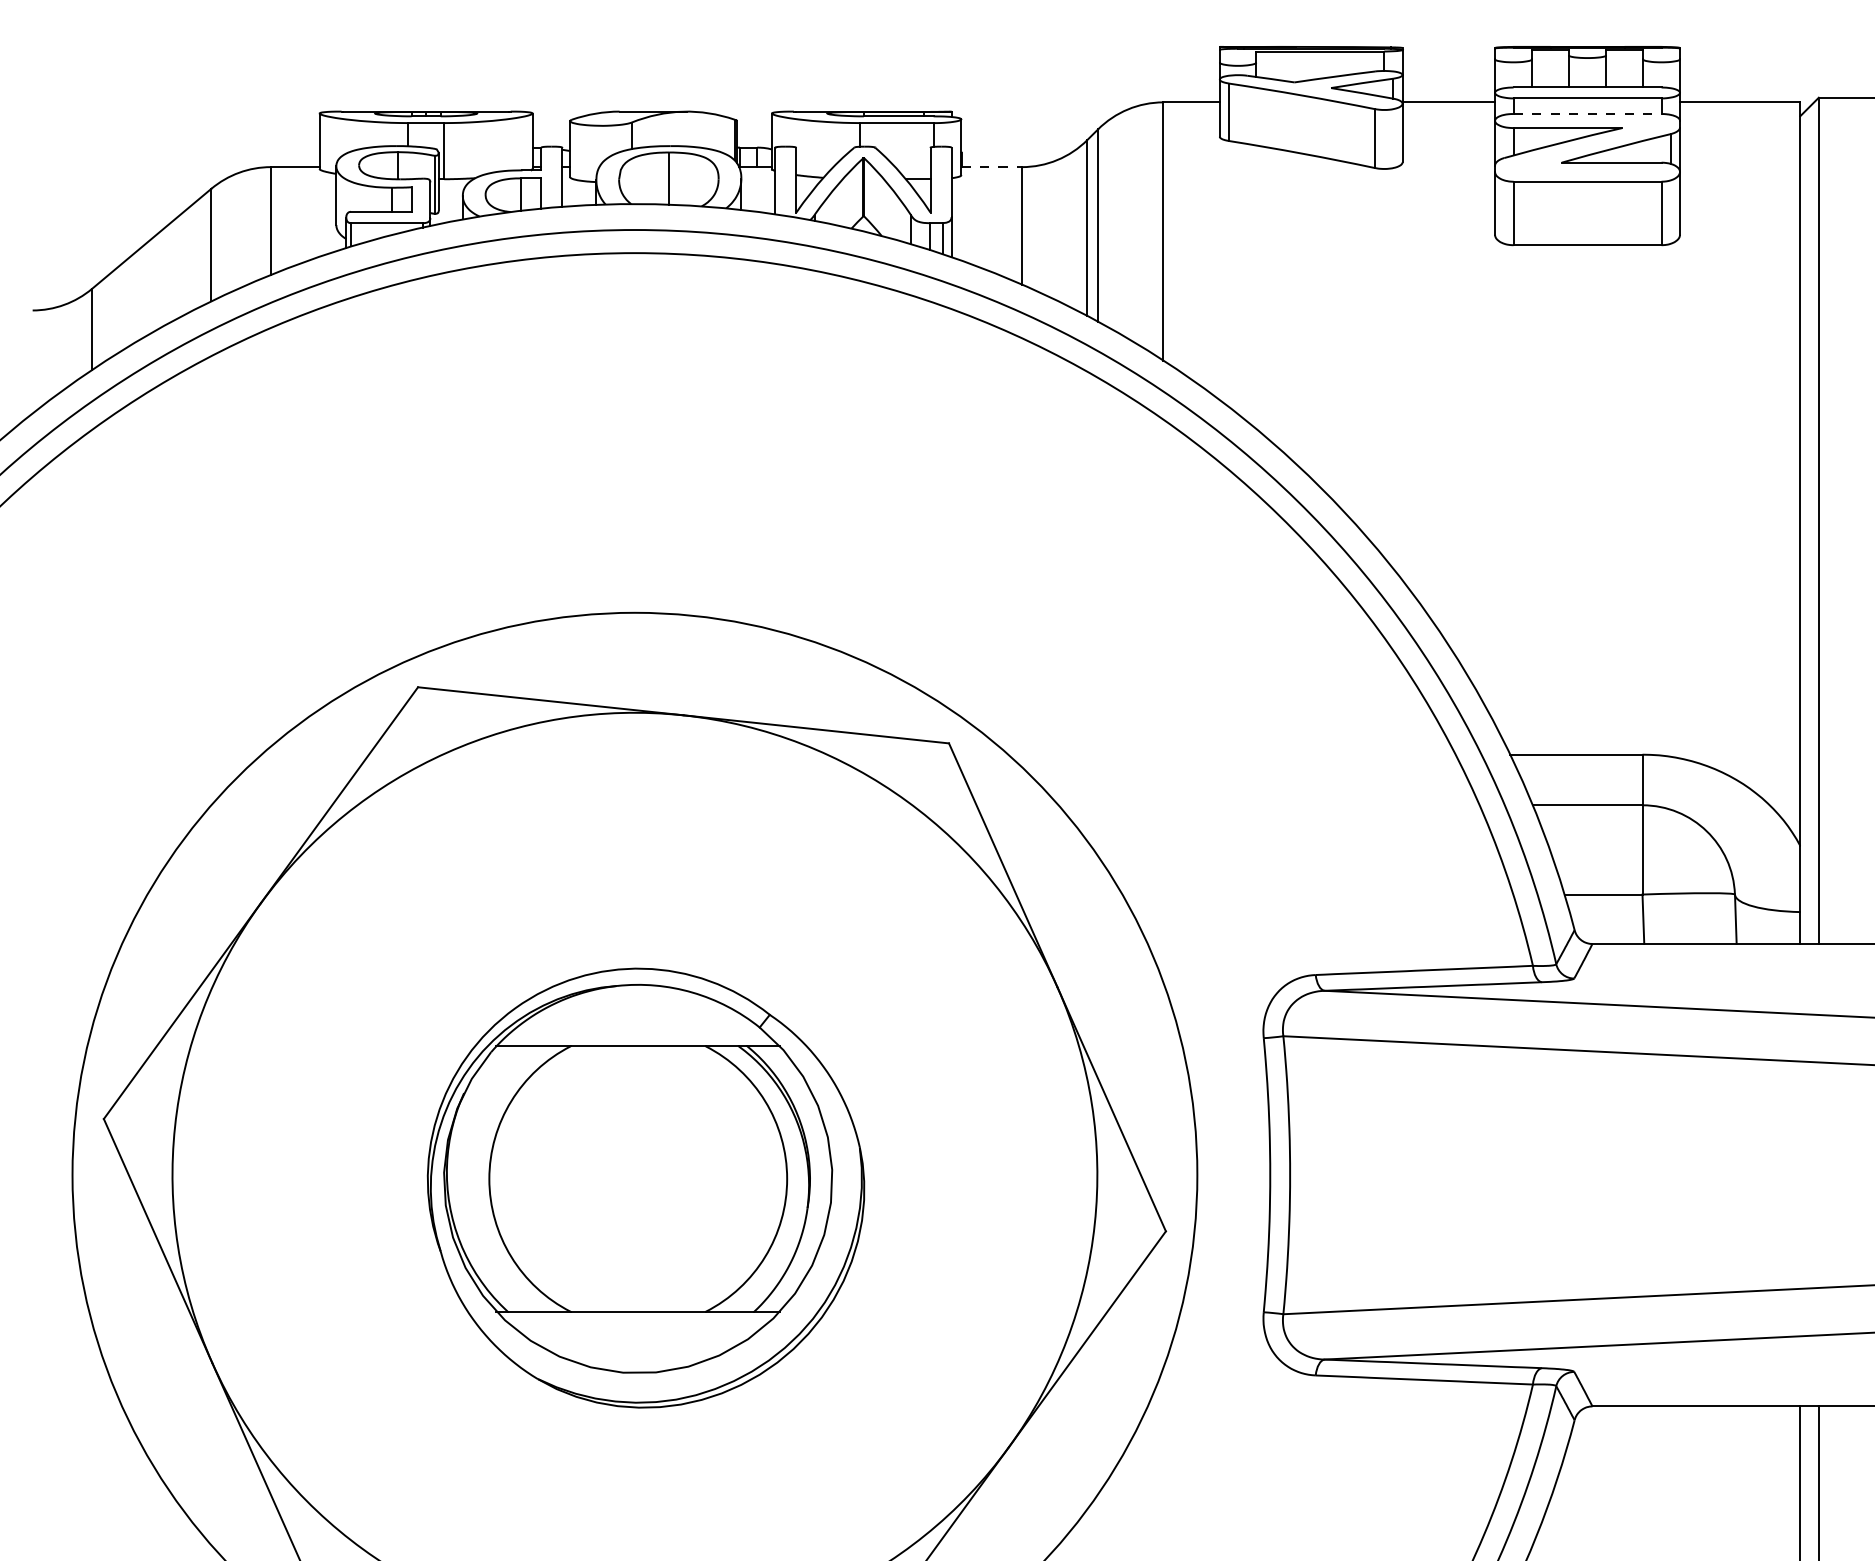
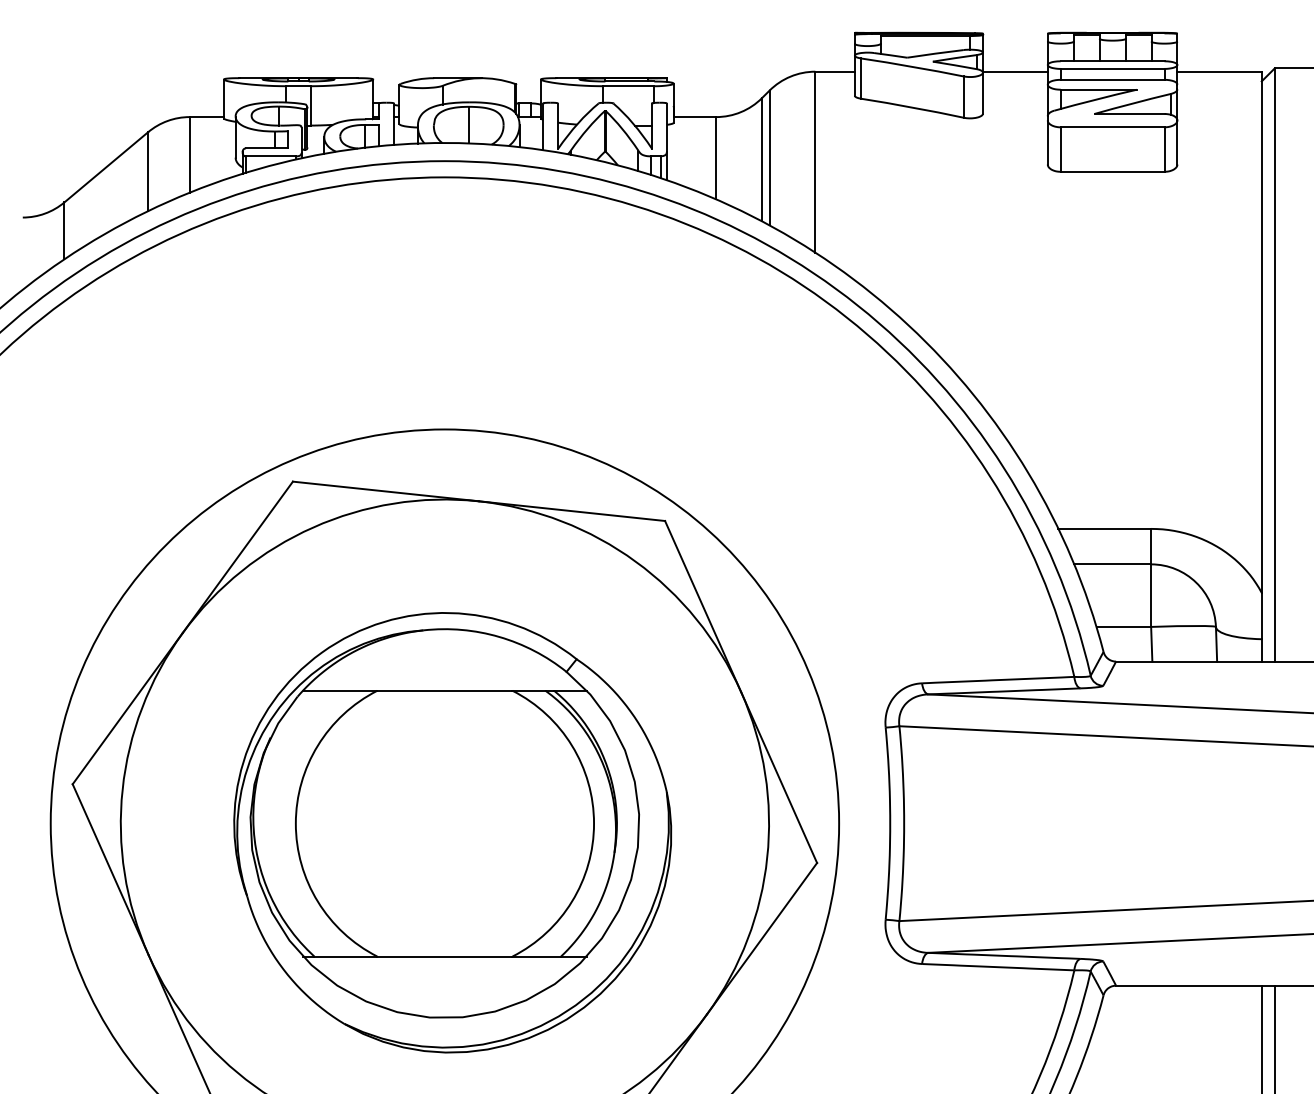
line: (1587, 114) -> (1112, 80), dashed -> solid
line: (992, 167) -> (695, 117), dashed -> solid
part: (645, 1187) -> (452, 832), size x1.43

